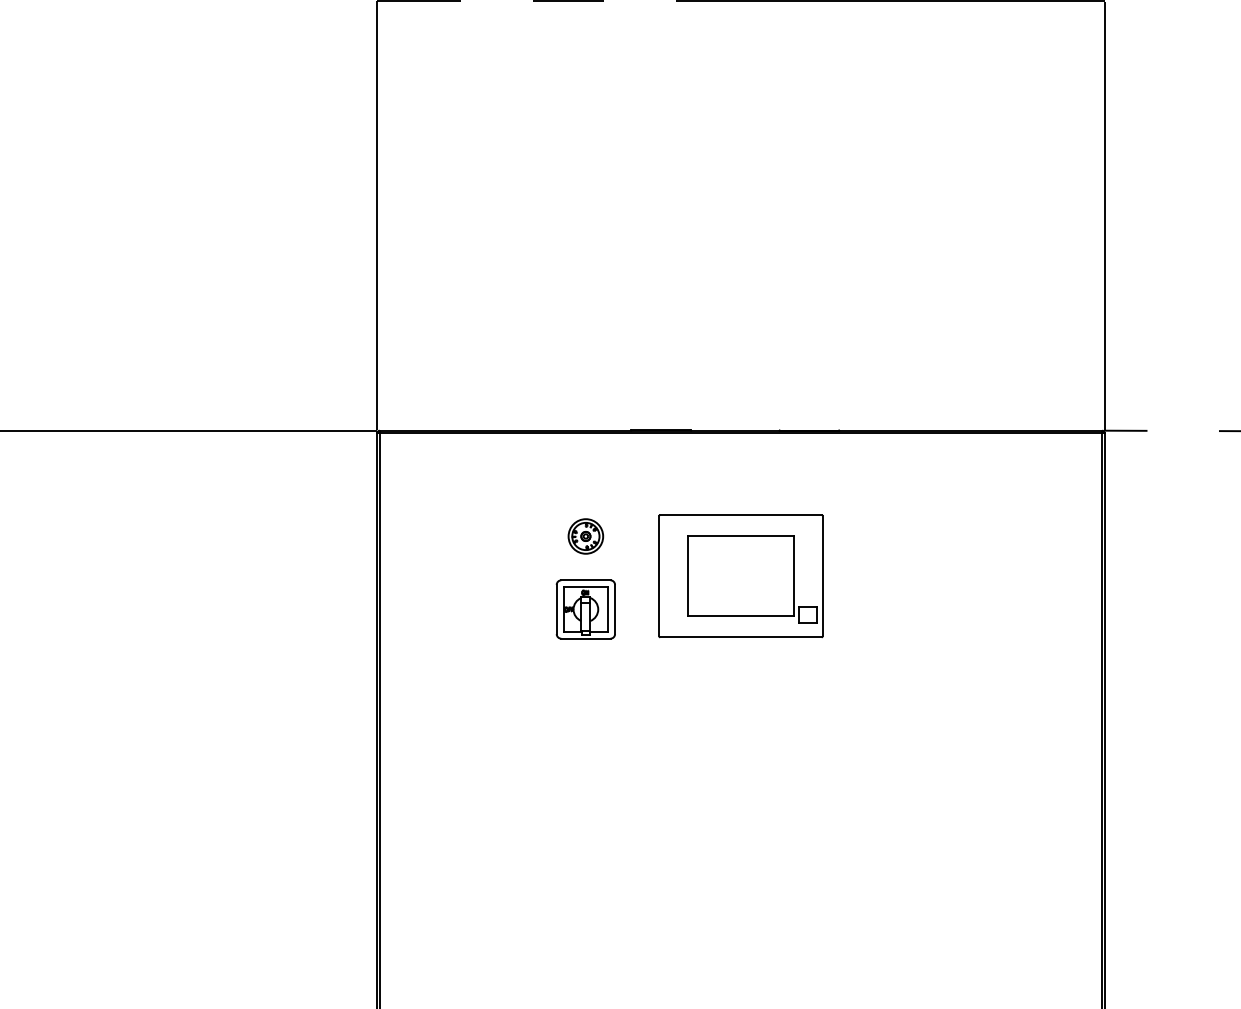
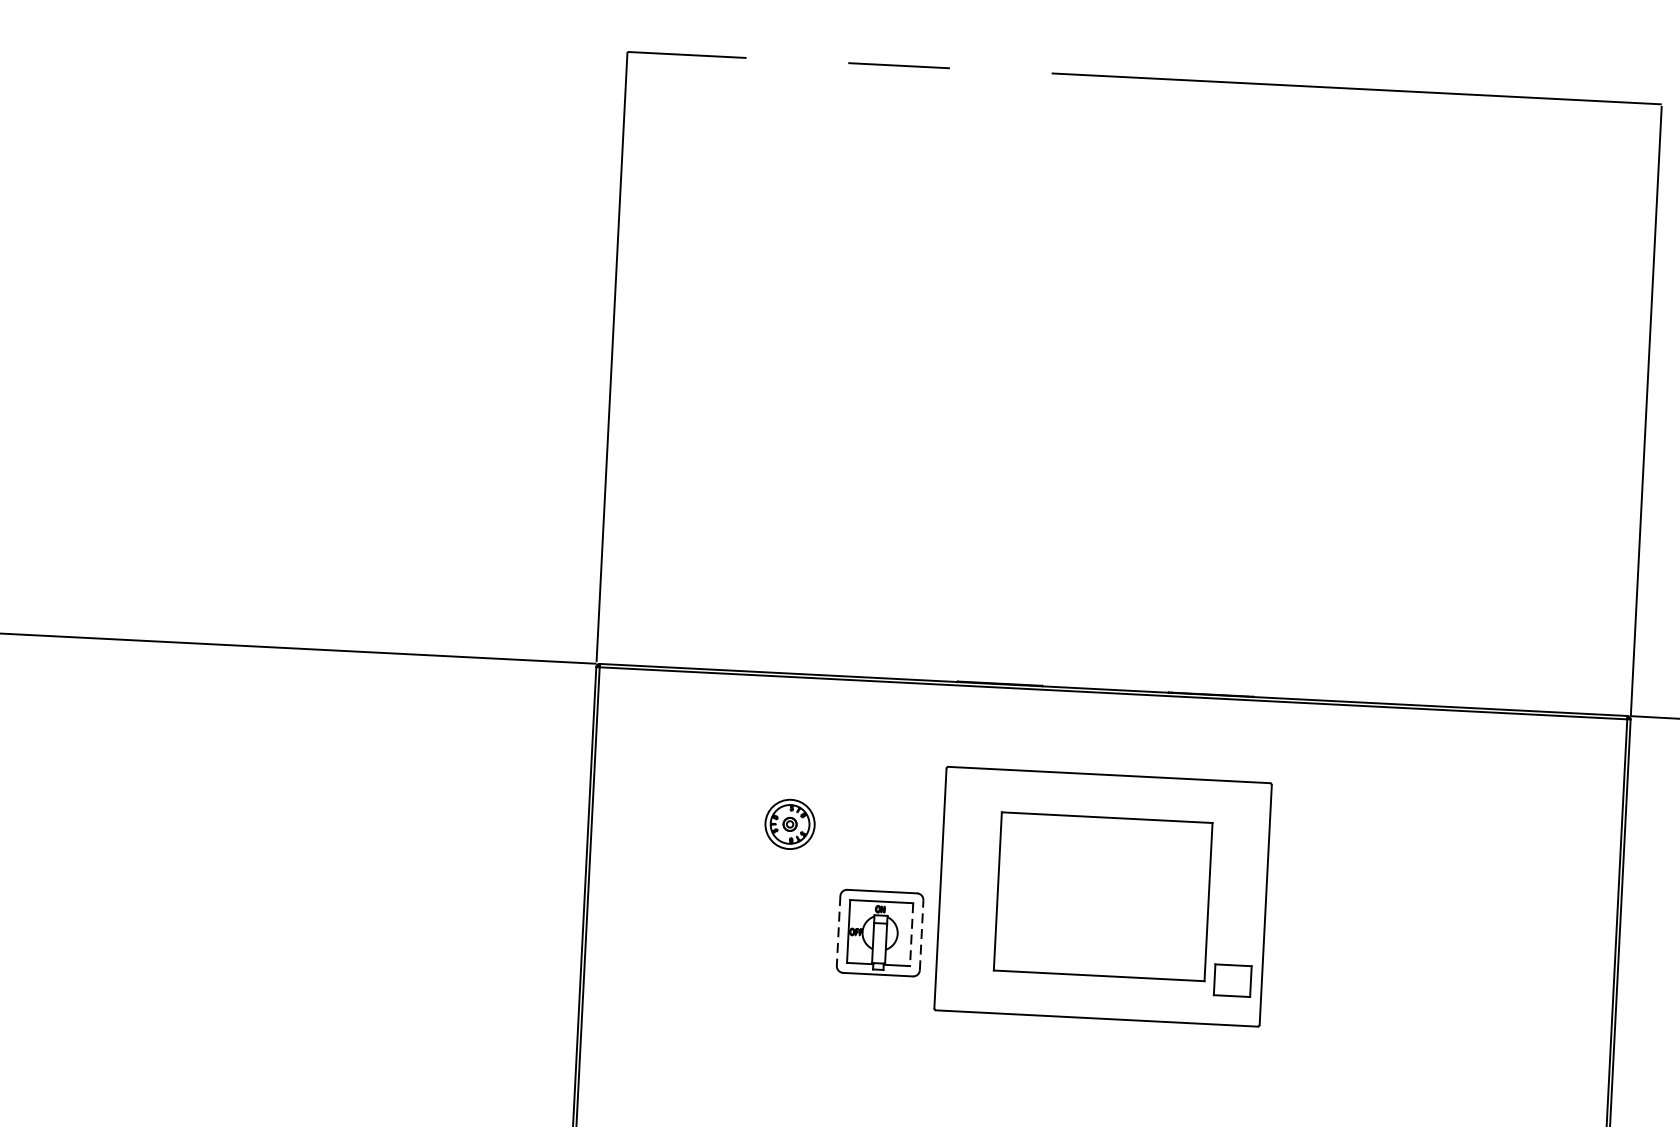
part: (585, 536) -> (789, 824), moved
part: (740, 576) -> (1102, 897), size x1.4
line: (556, 609) -> (838, 930), solid -> dashed
line: (608, 609) -> (912, 934), solid -> dashed
line: (615, 609) -> (922, 935), solid -> dashed

